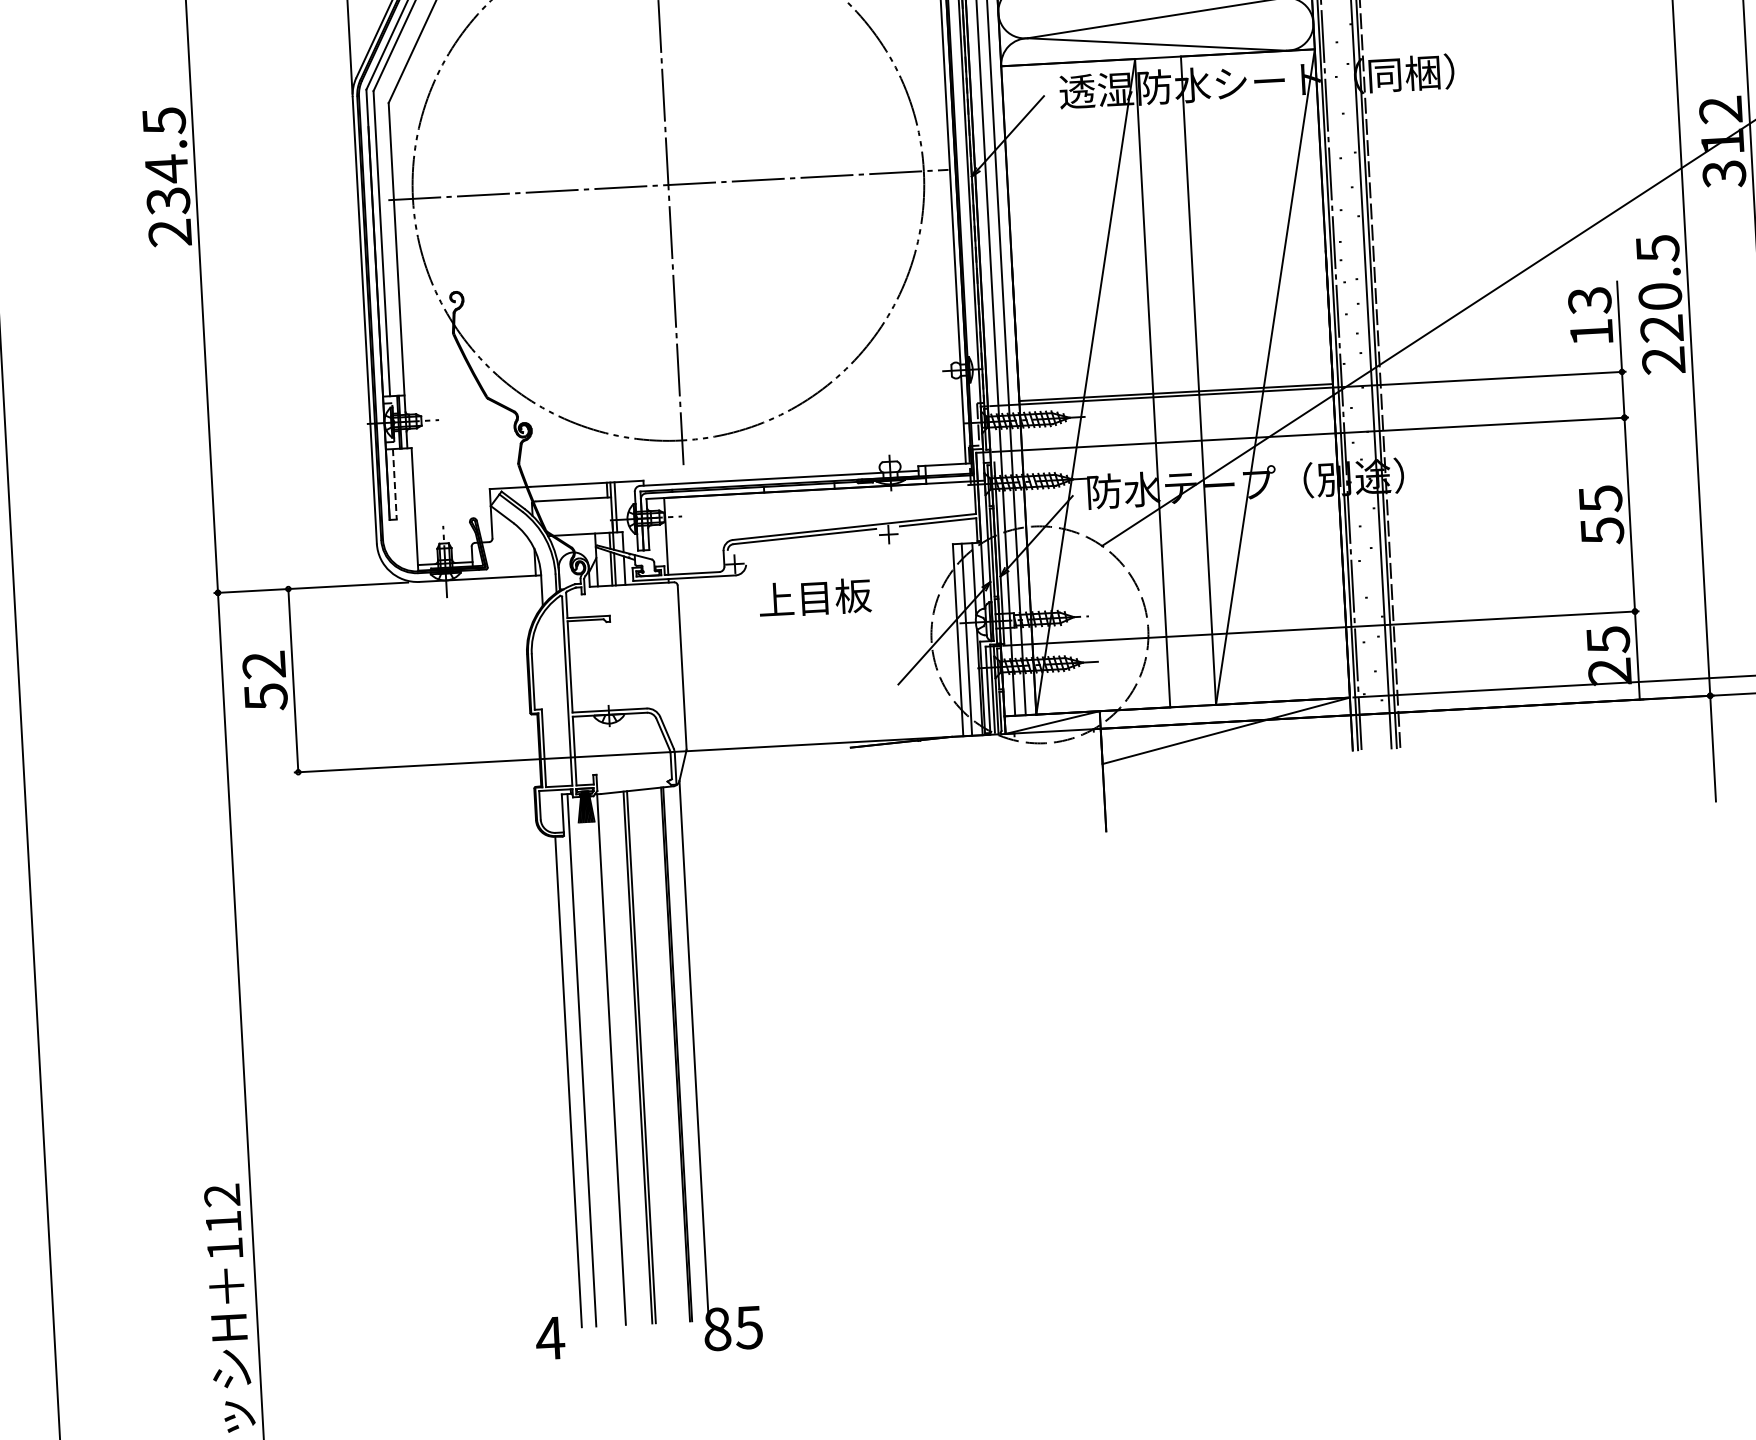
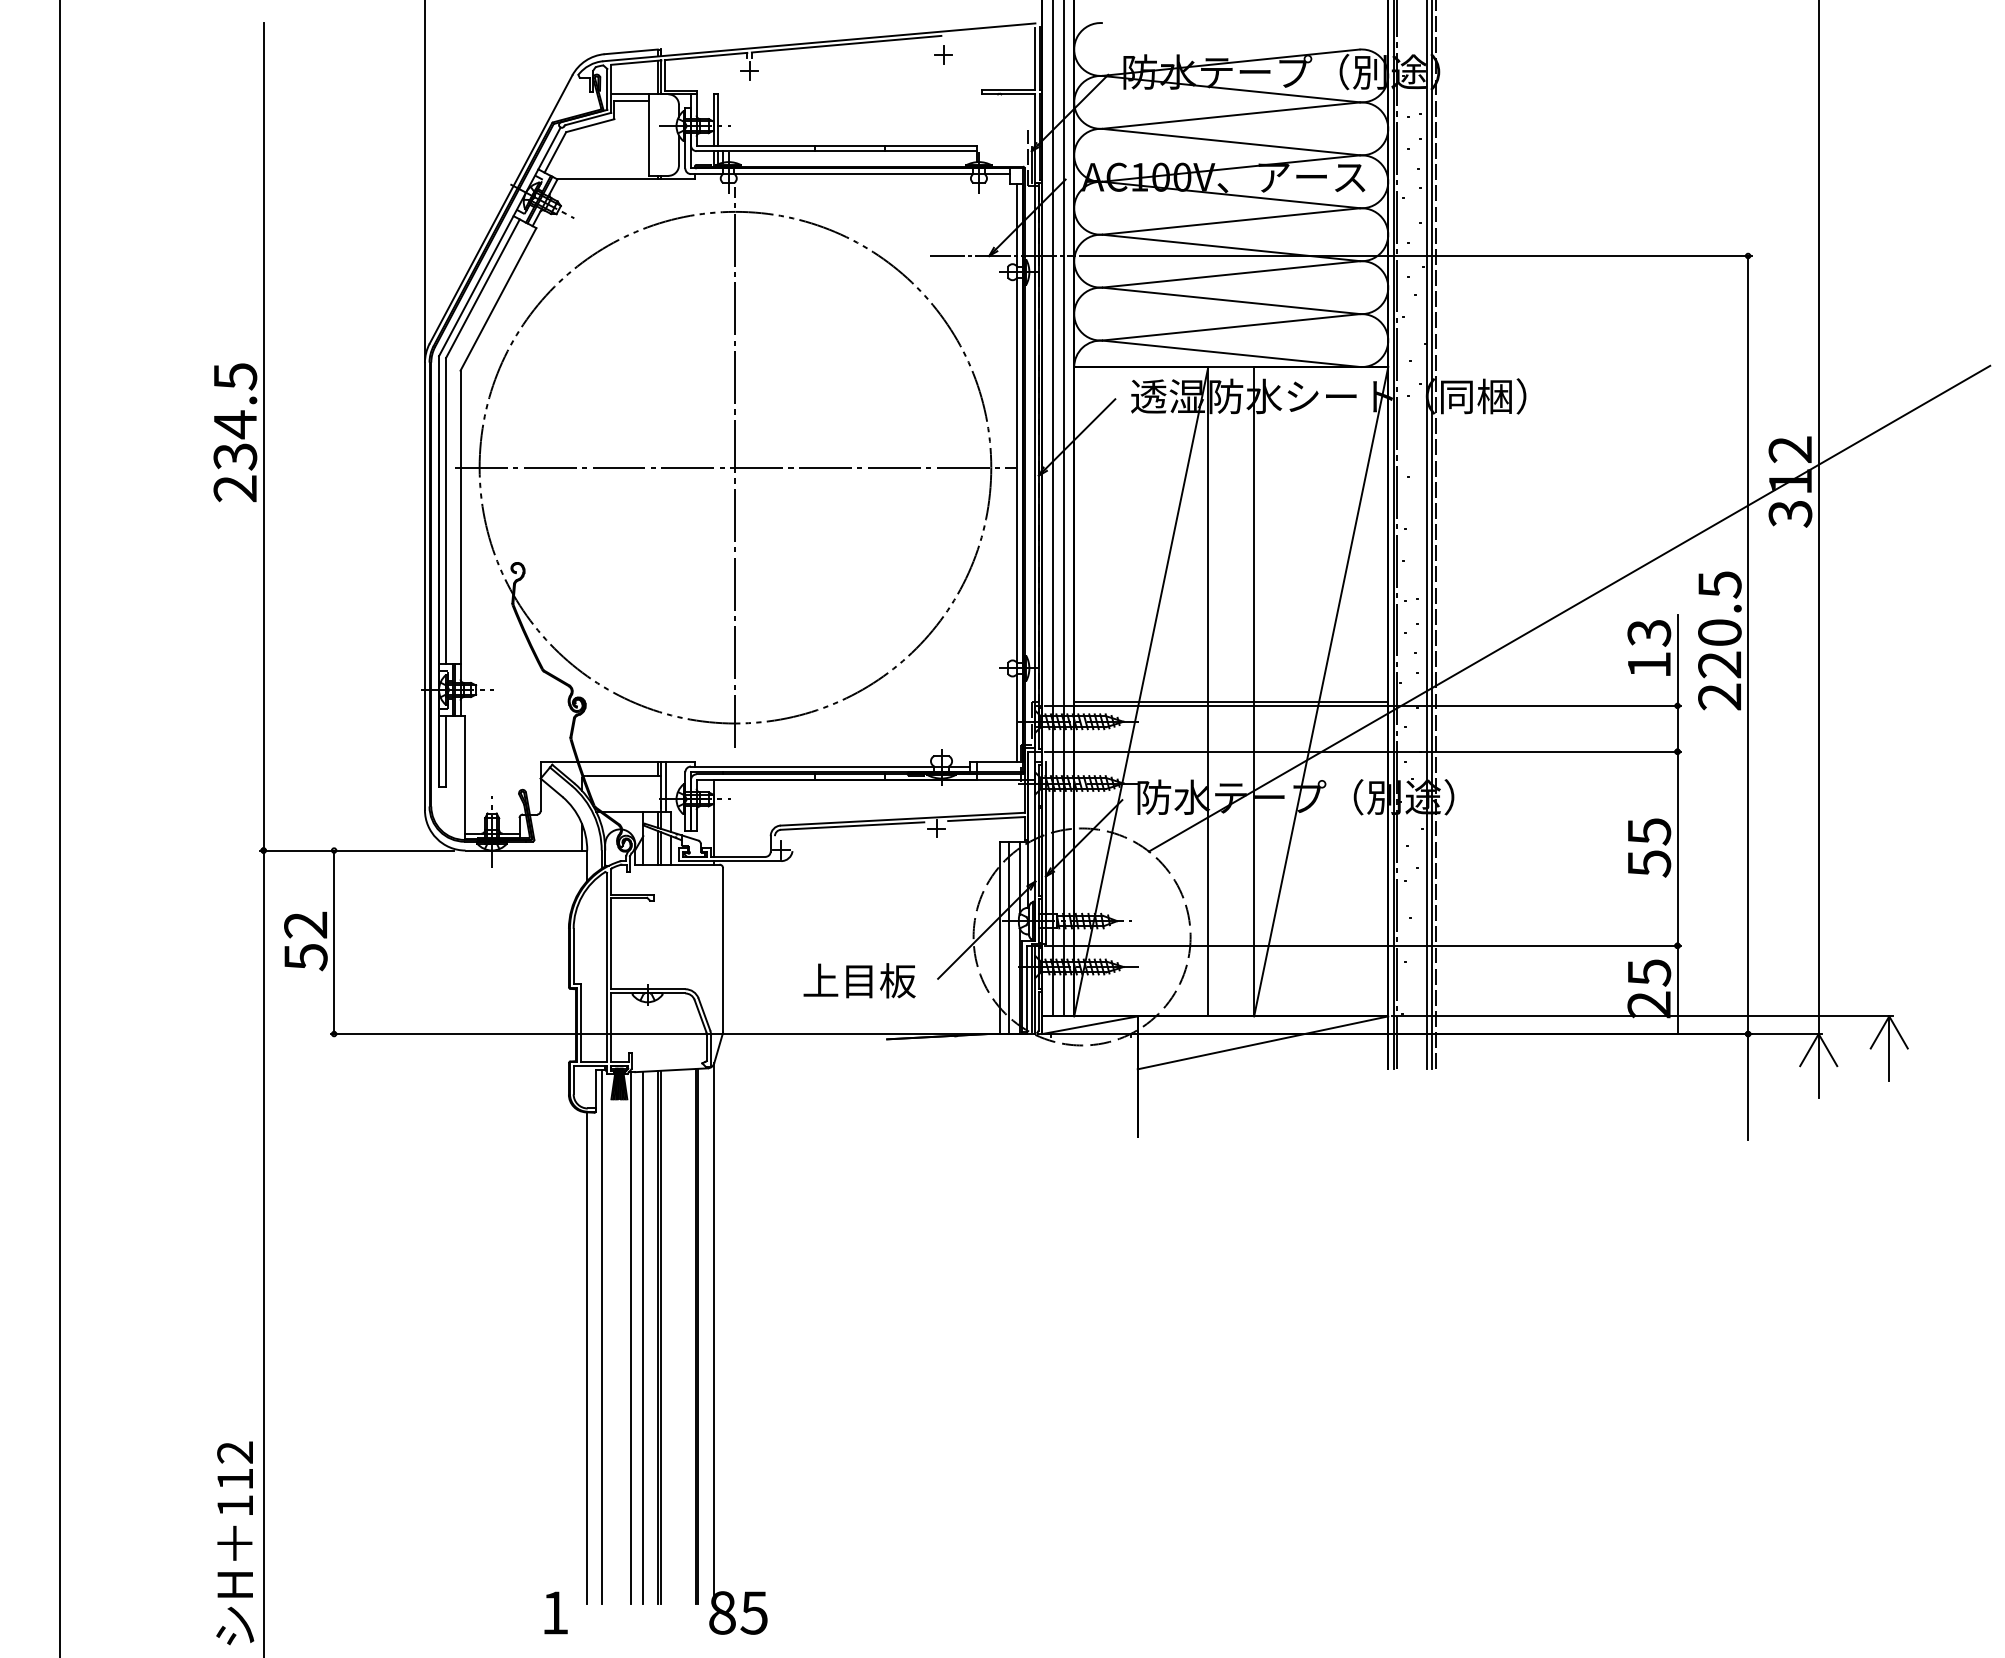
line: (395, 485) -> (446, 752), dashed -> solid
text: (814, 597) -> (859, 980), moved
line: (623, 1058) -> (643, 1337), added
text: (549, 1337) -> (554, 1612), 4 -> 1

